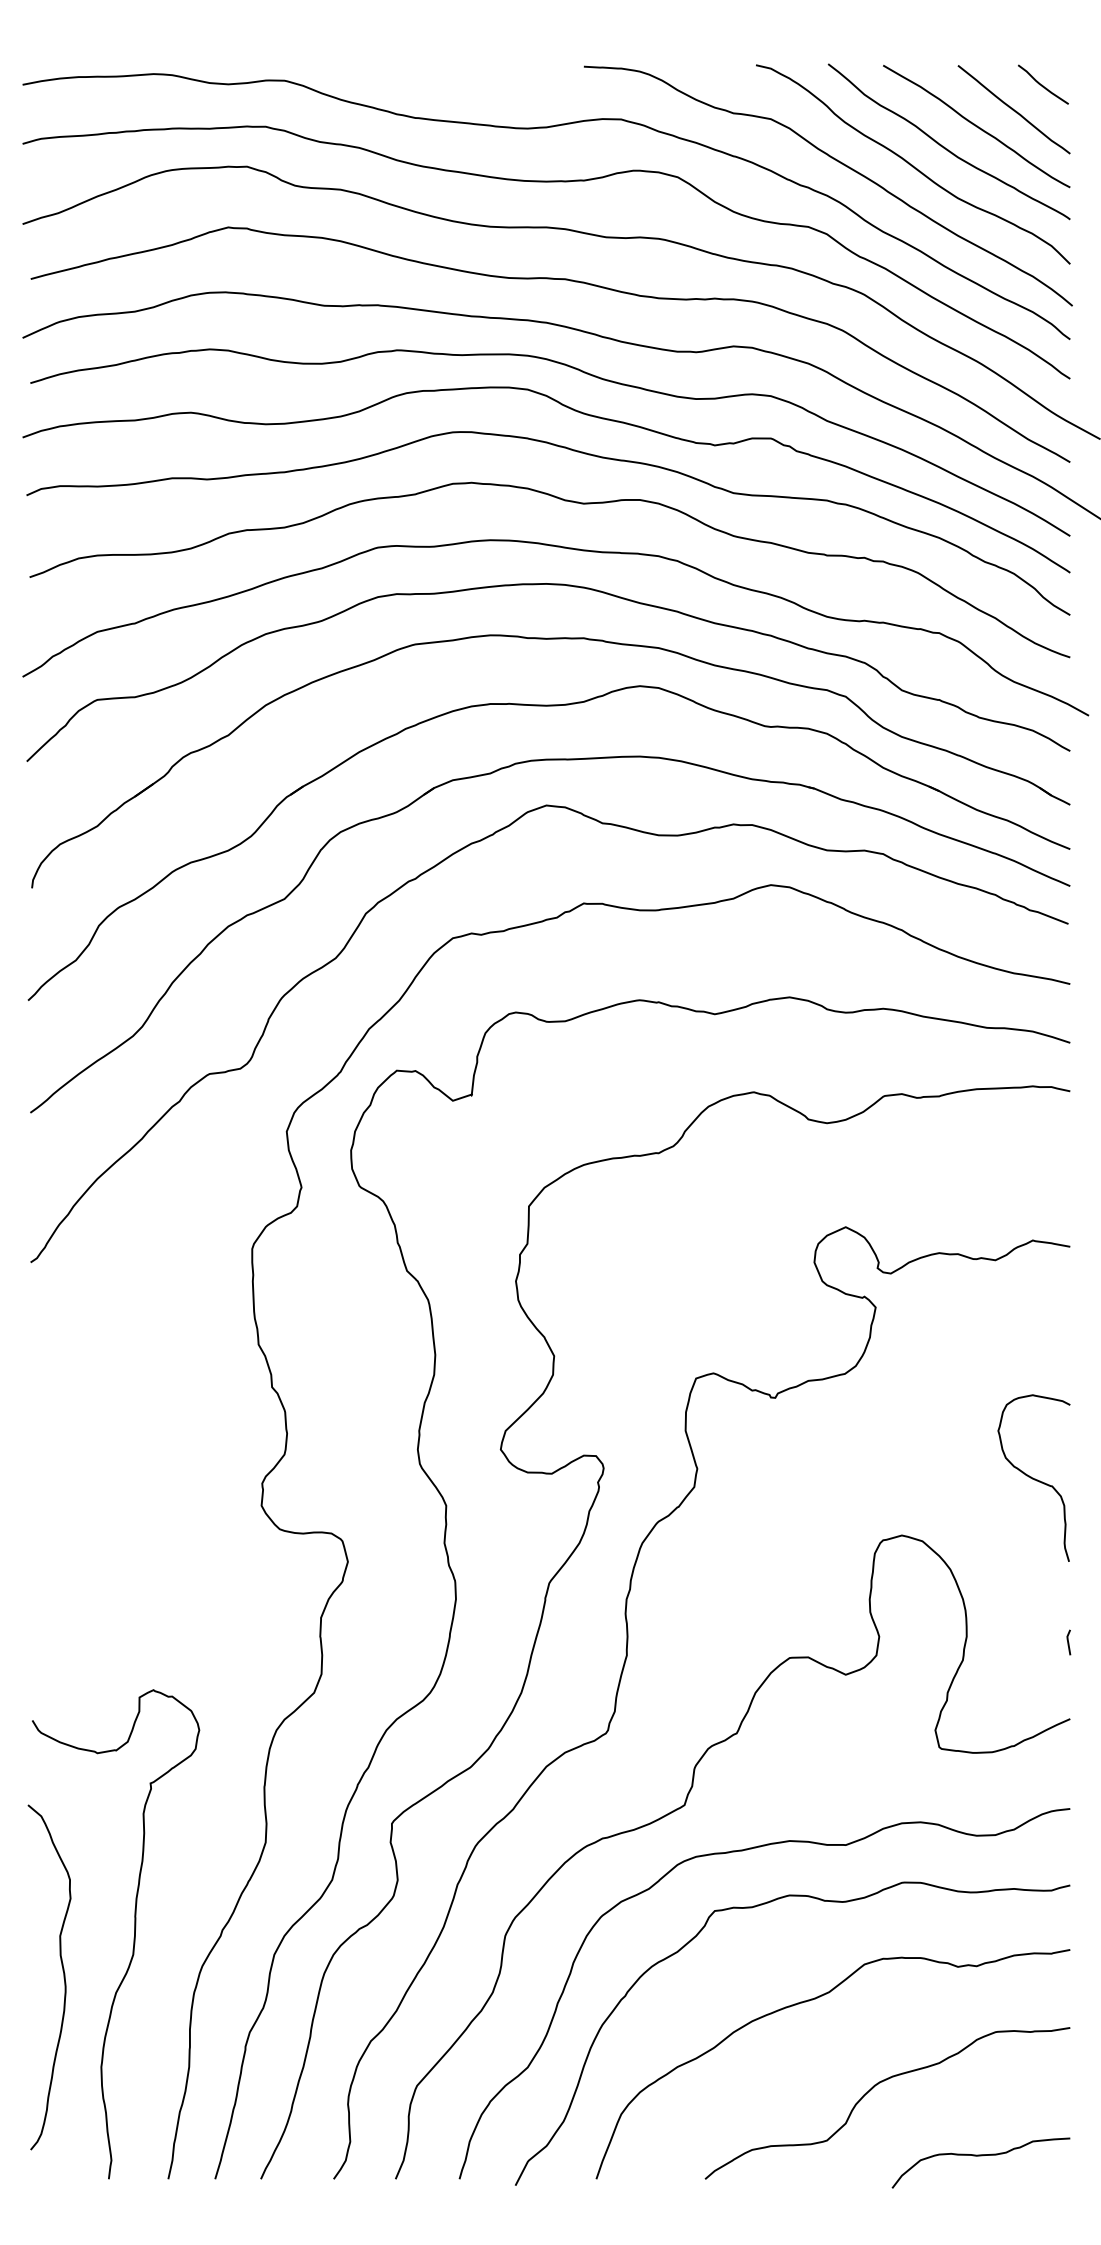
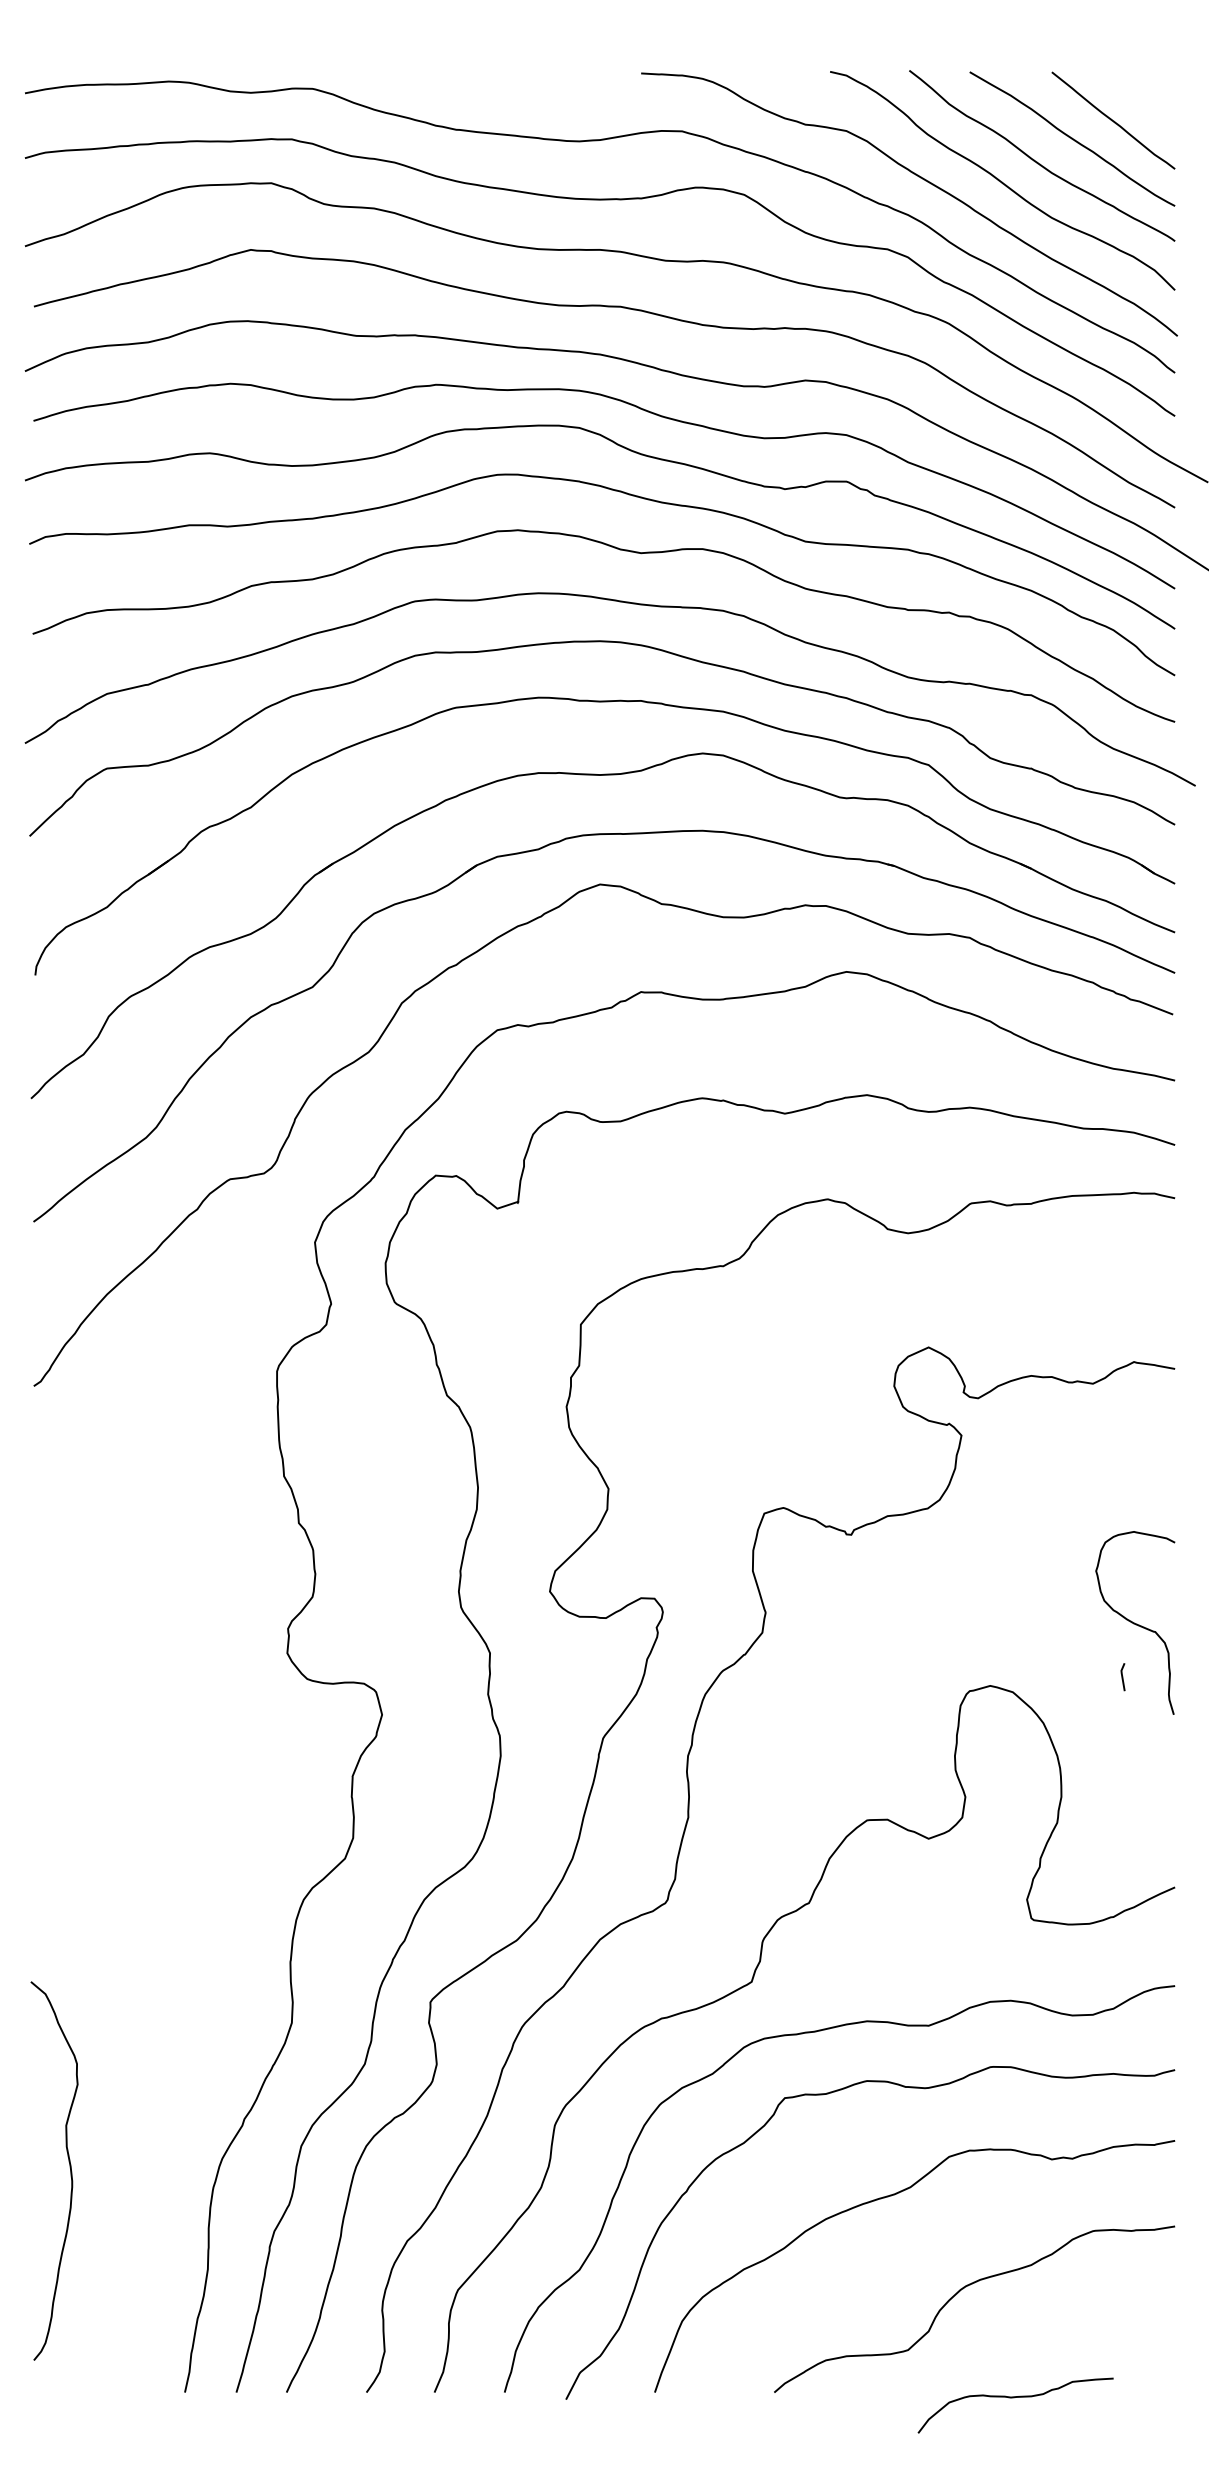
curve: (1042, 84) -> (1144, 92), removed
line: (1068, 1642) -> (1122, 1677), moved
curve: (133, 1937) -> (146, 2127), removed
curve: (980, 2156) -> (1015, 2398), moved

